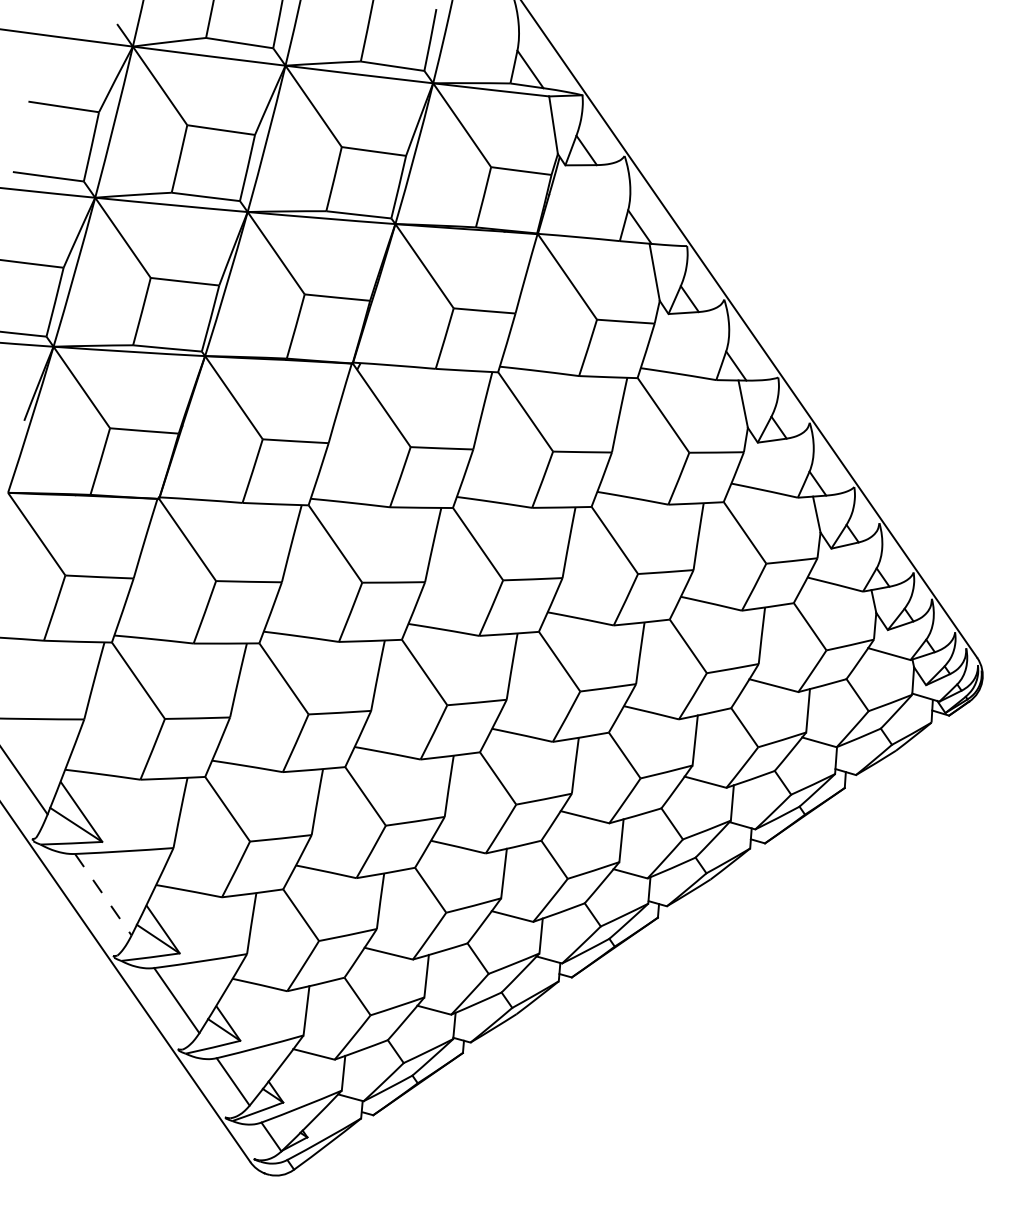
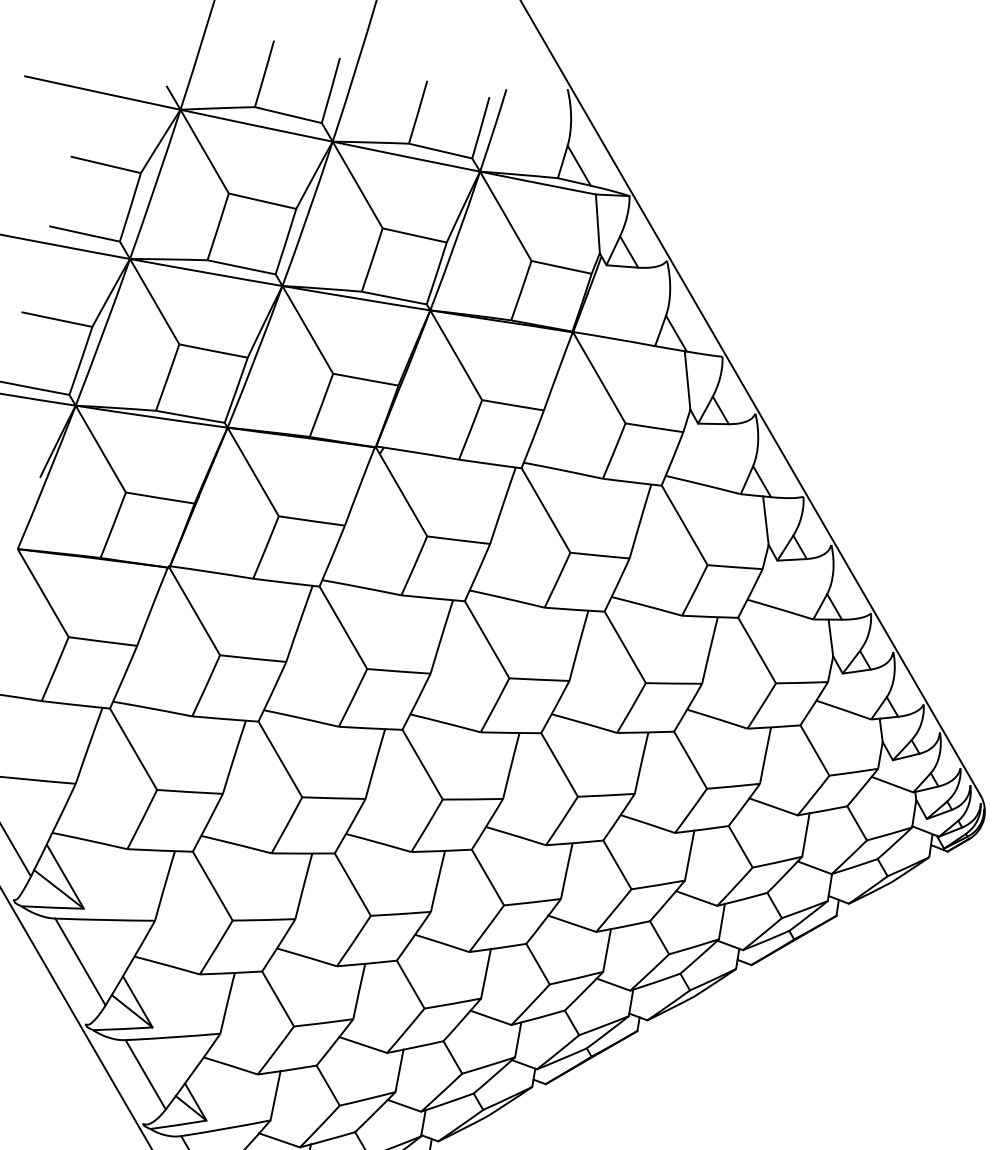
line: (103, 894) -> (80, 961), dashed -> solid

